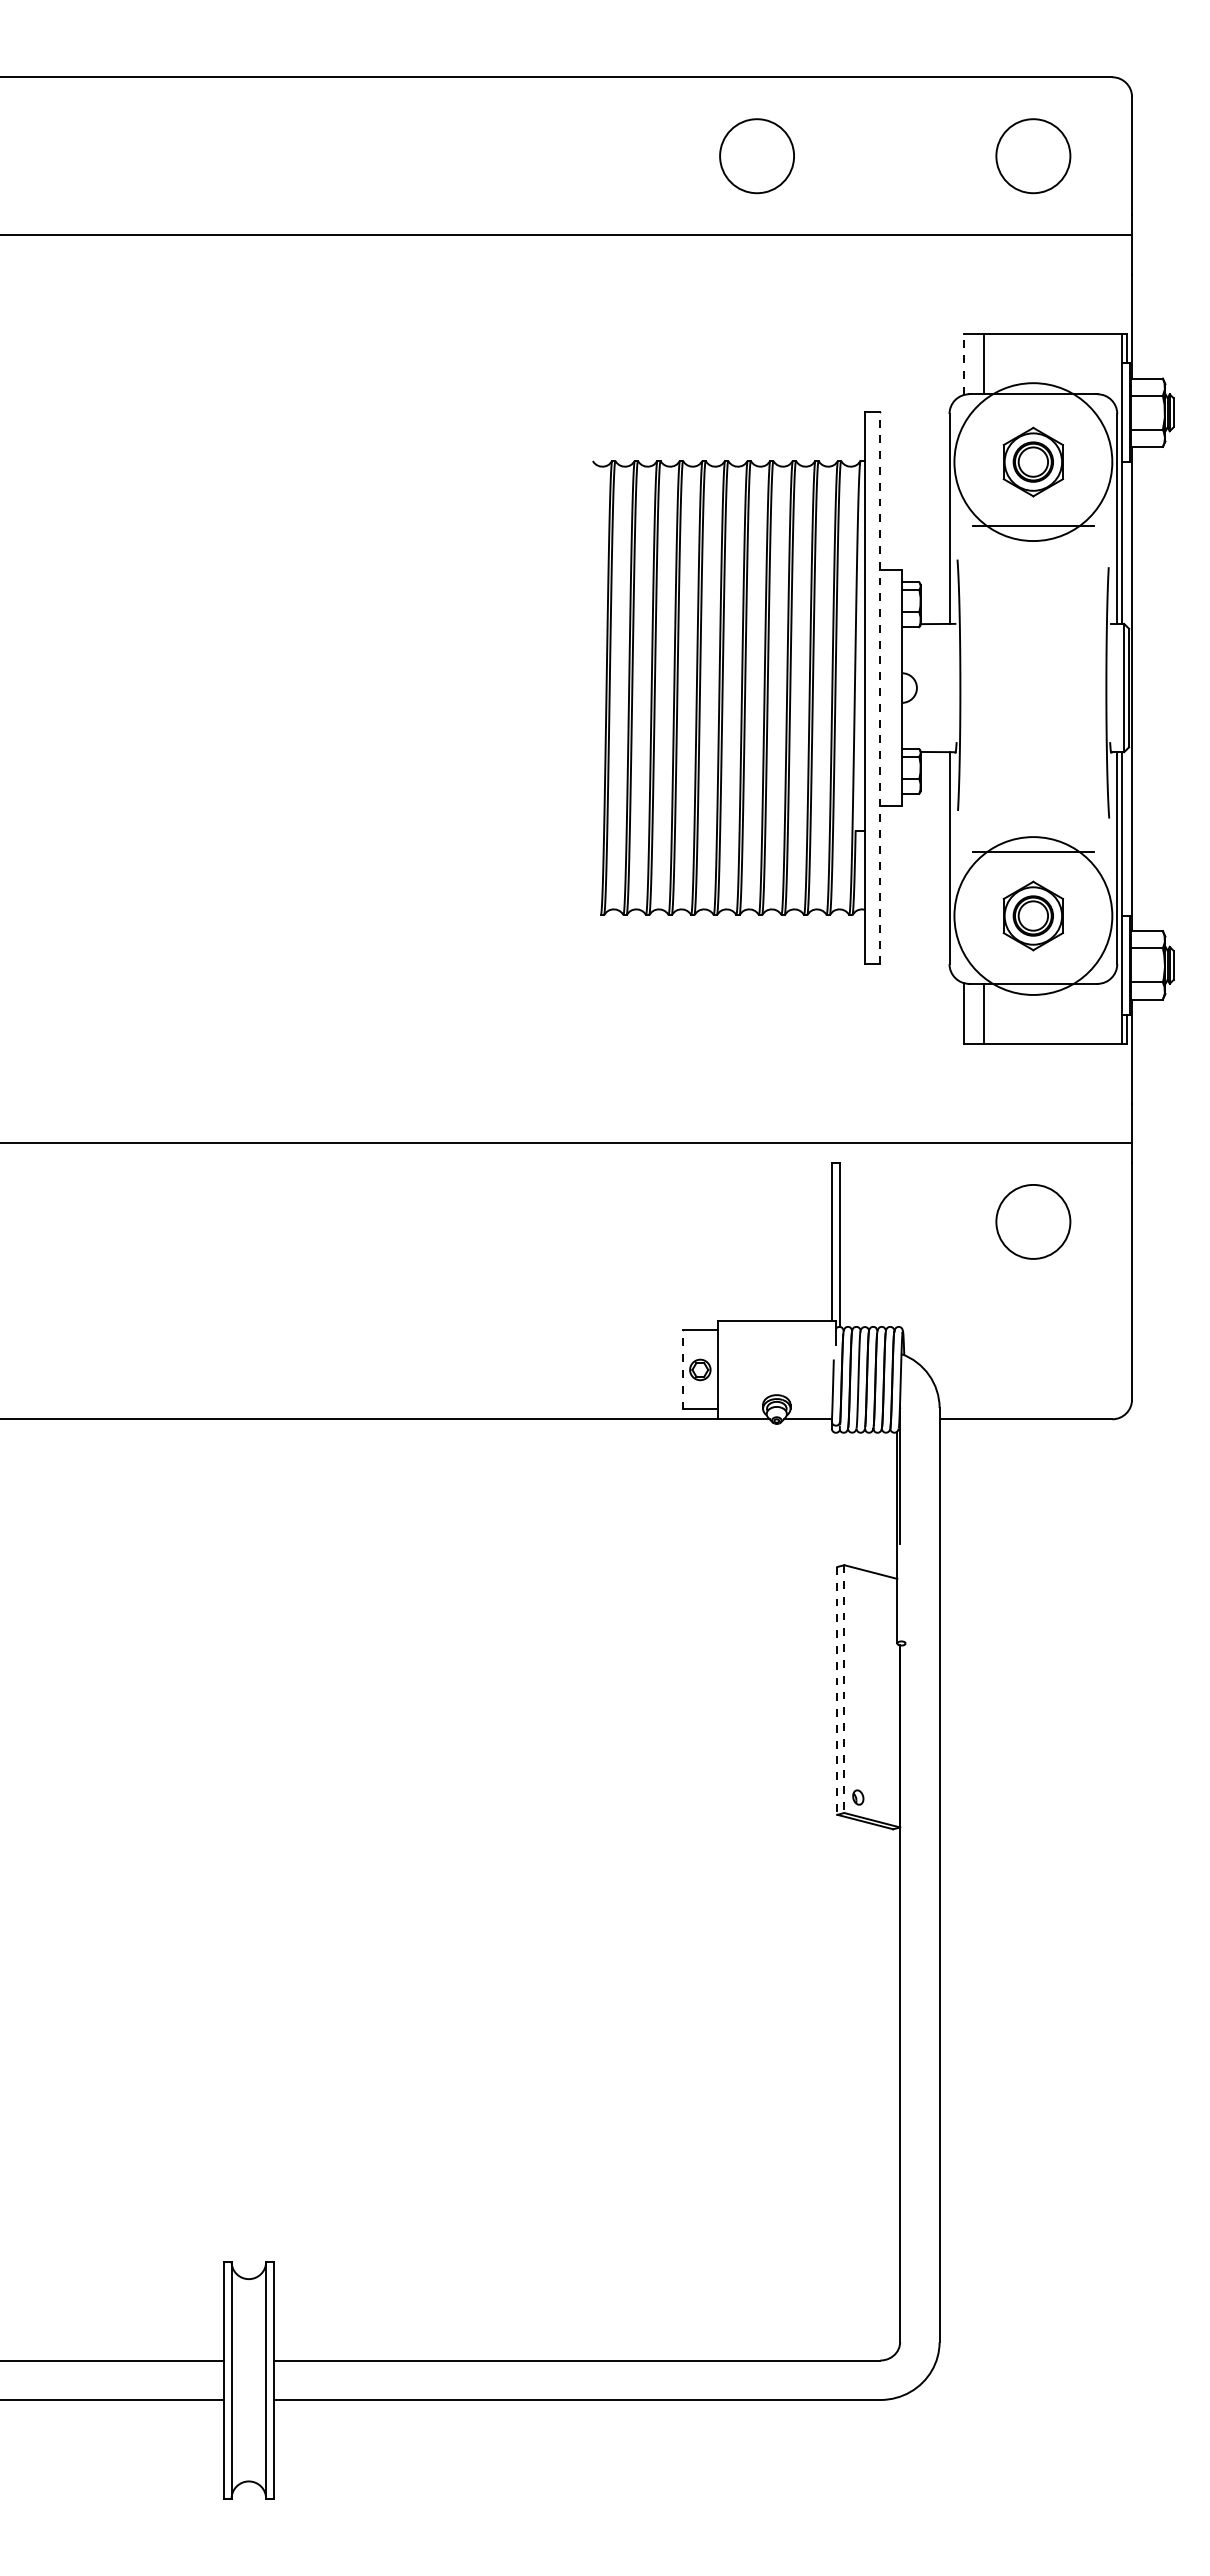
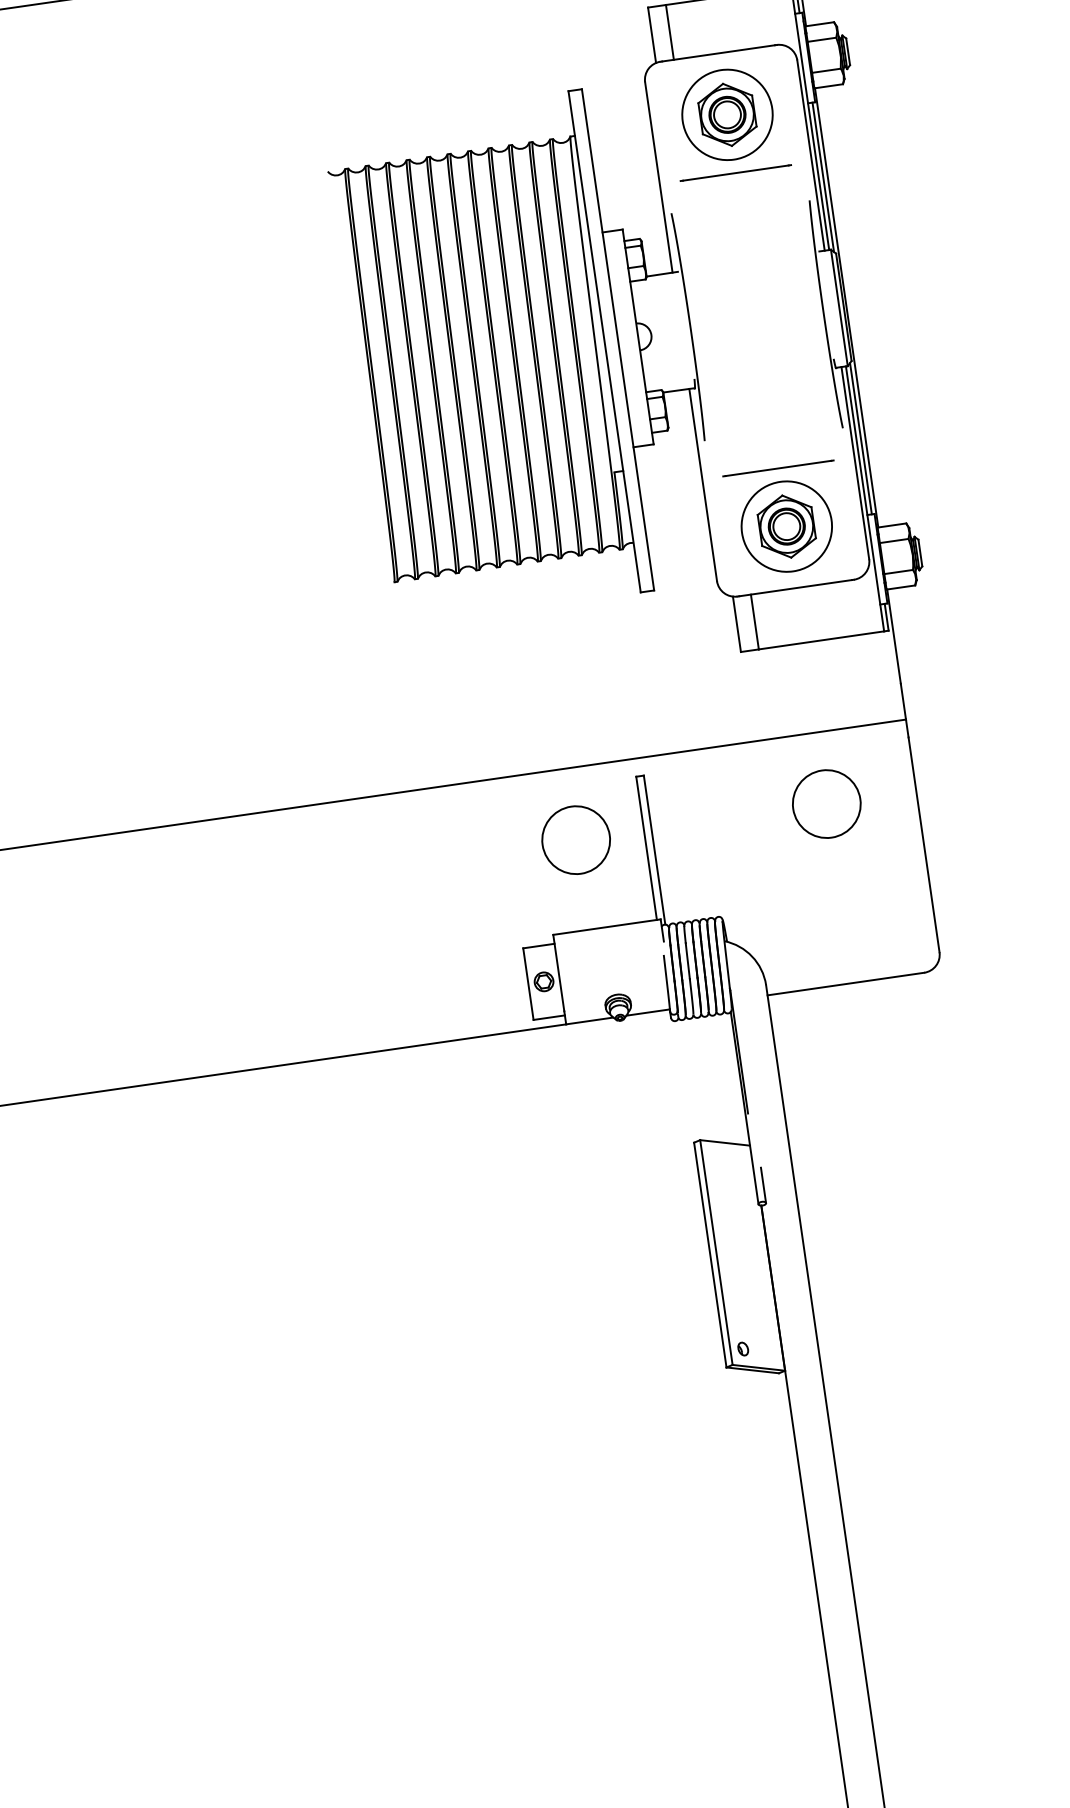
line: (964, 364) -> (652, 35), dashed -> solid
circle: (1033, 461) -> (727, 114), size x0.62
line: (1127, 544) -> (823, 177), added
line: (880, 687) -> (618, 339), dashed -> solid
line: (1127, 832) -> (861, 438), added
circle: (1033, 915) -> (786, 526), size x0.62
circle: (756, 1221) -> (575, 839), added
line: (683, 1369) -> (528, 983), dashed -> solid
line: (905, 1623) -> (763, 1185), added
line: (844, 1689) -> (716, 1252), dashed -> solid
line: (837, 1690) -> (710, 1254), dashed -> solid

